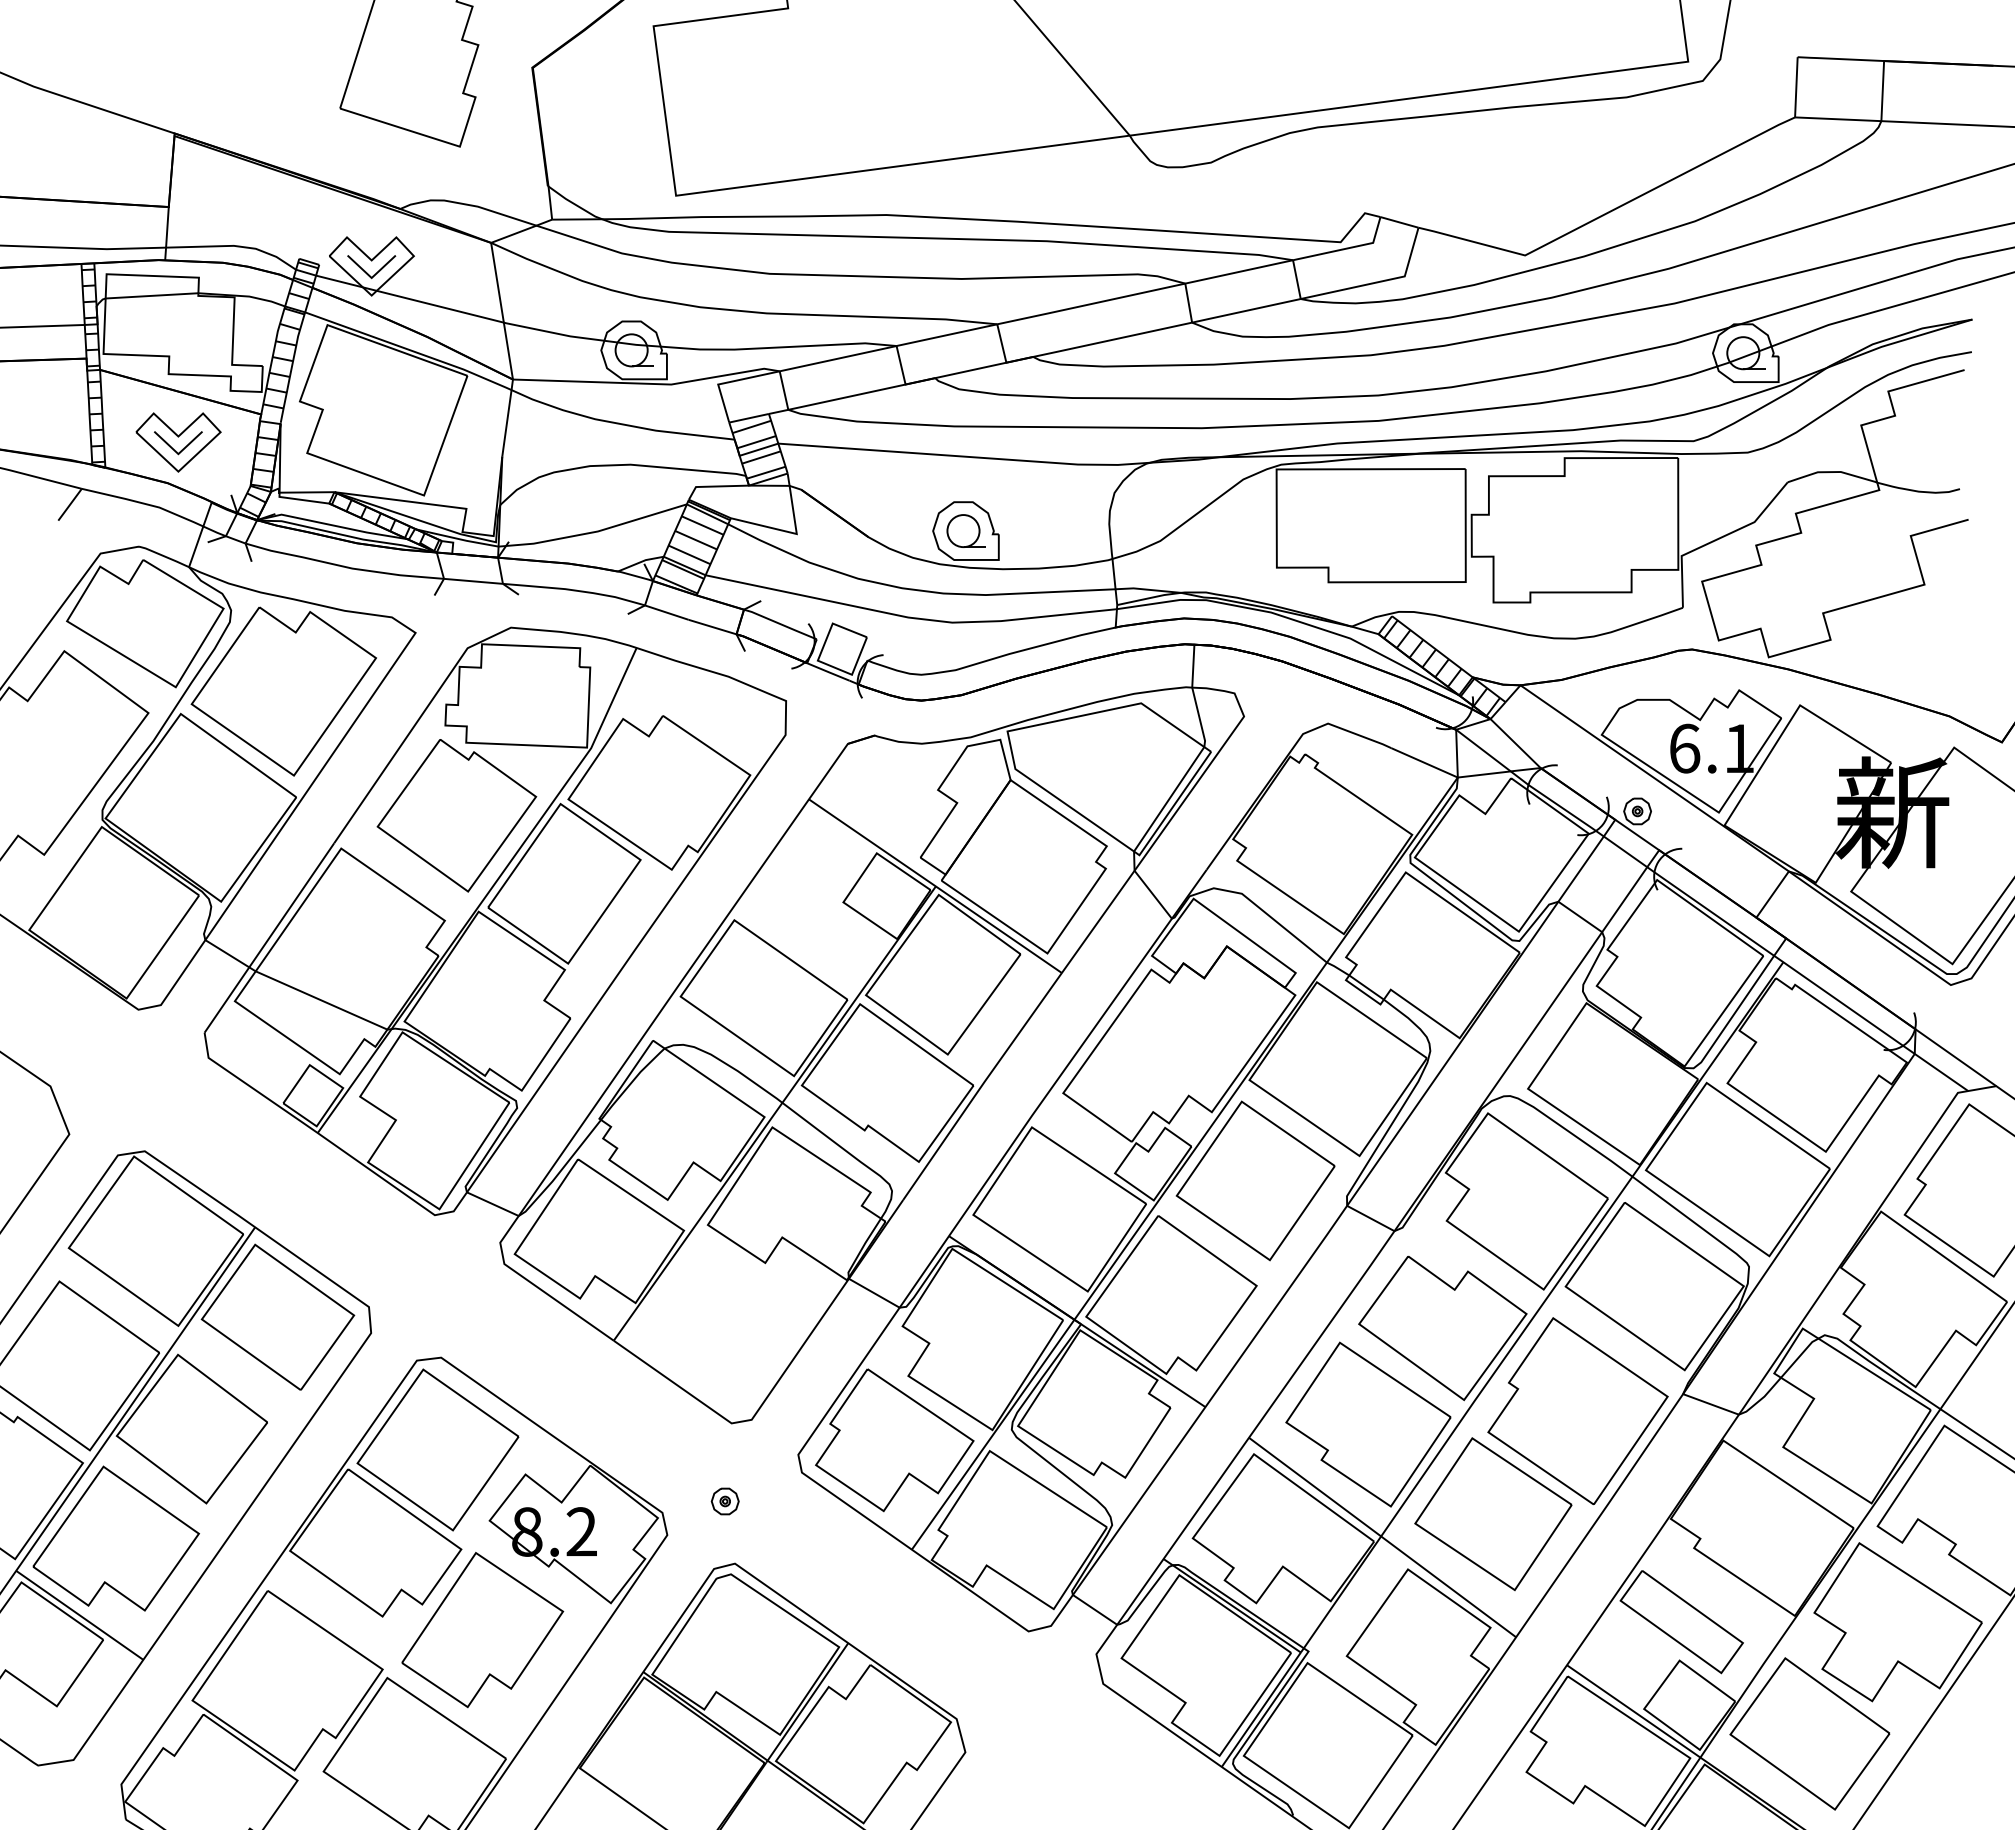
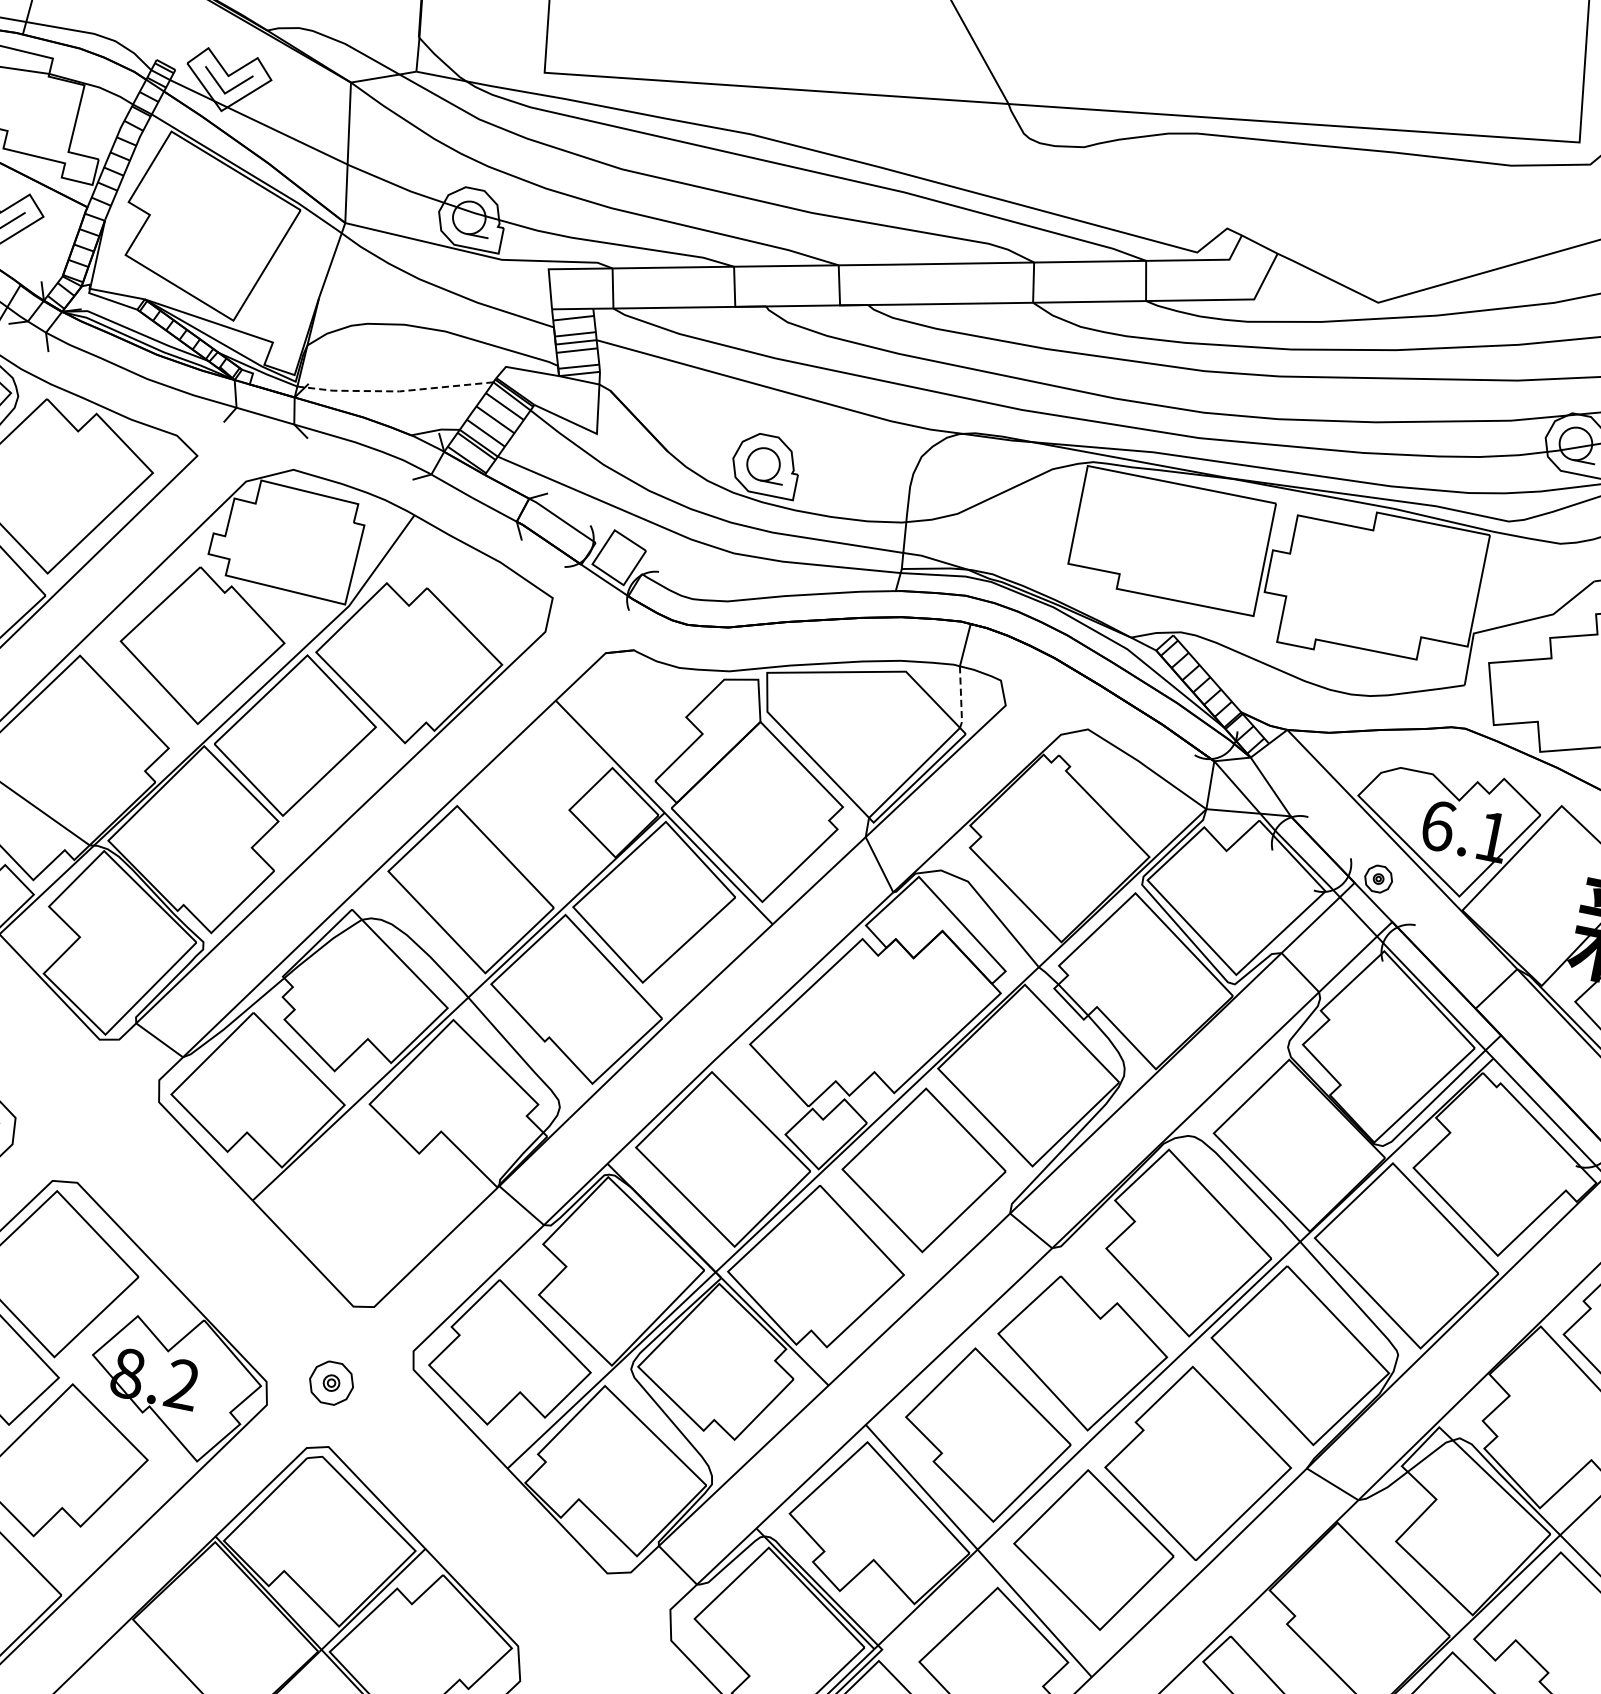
line: (593, 532) -> (394, 391), solid -> dashed
line: (1199, 718) -> (960, 698), solid -> dashed
part: (724, 1501) -> (330, 1382), size x1.6

